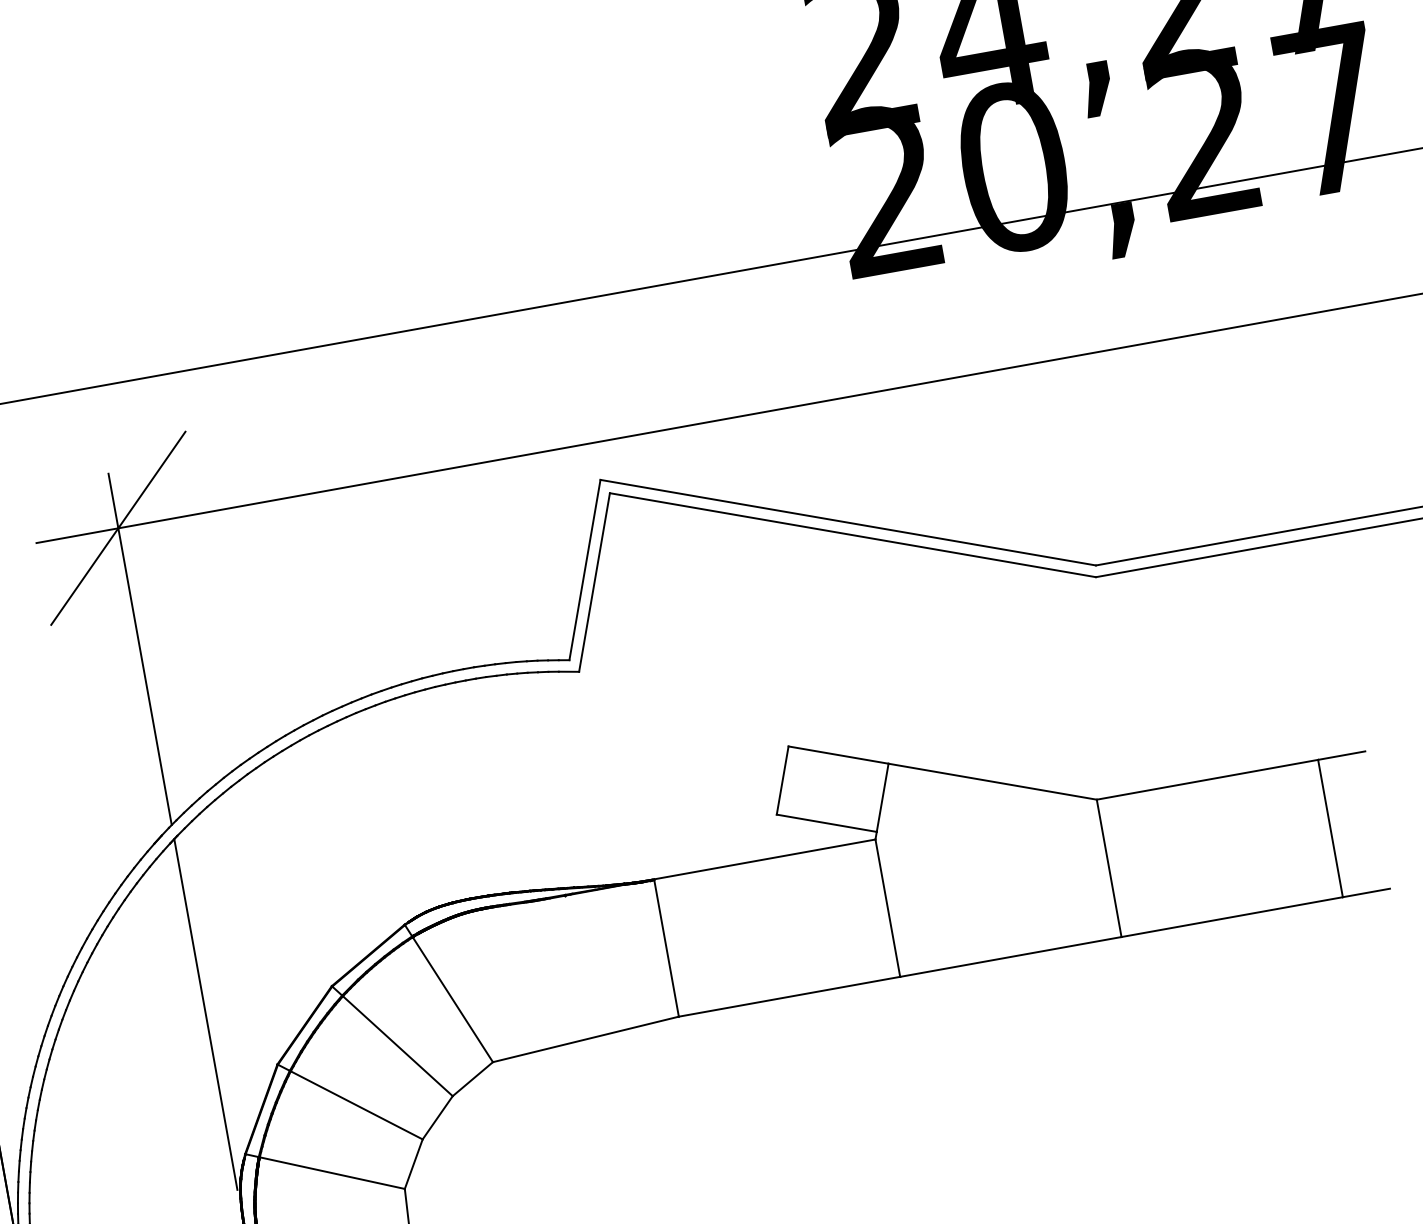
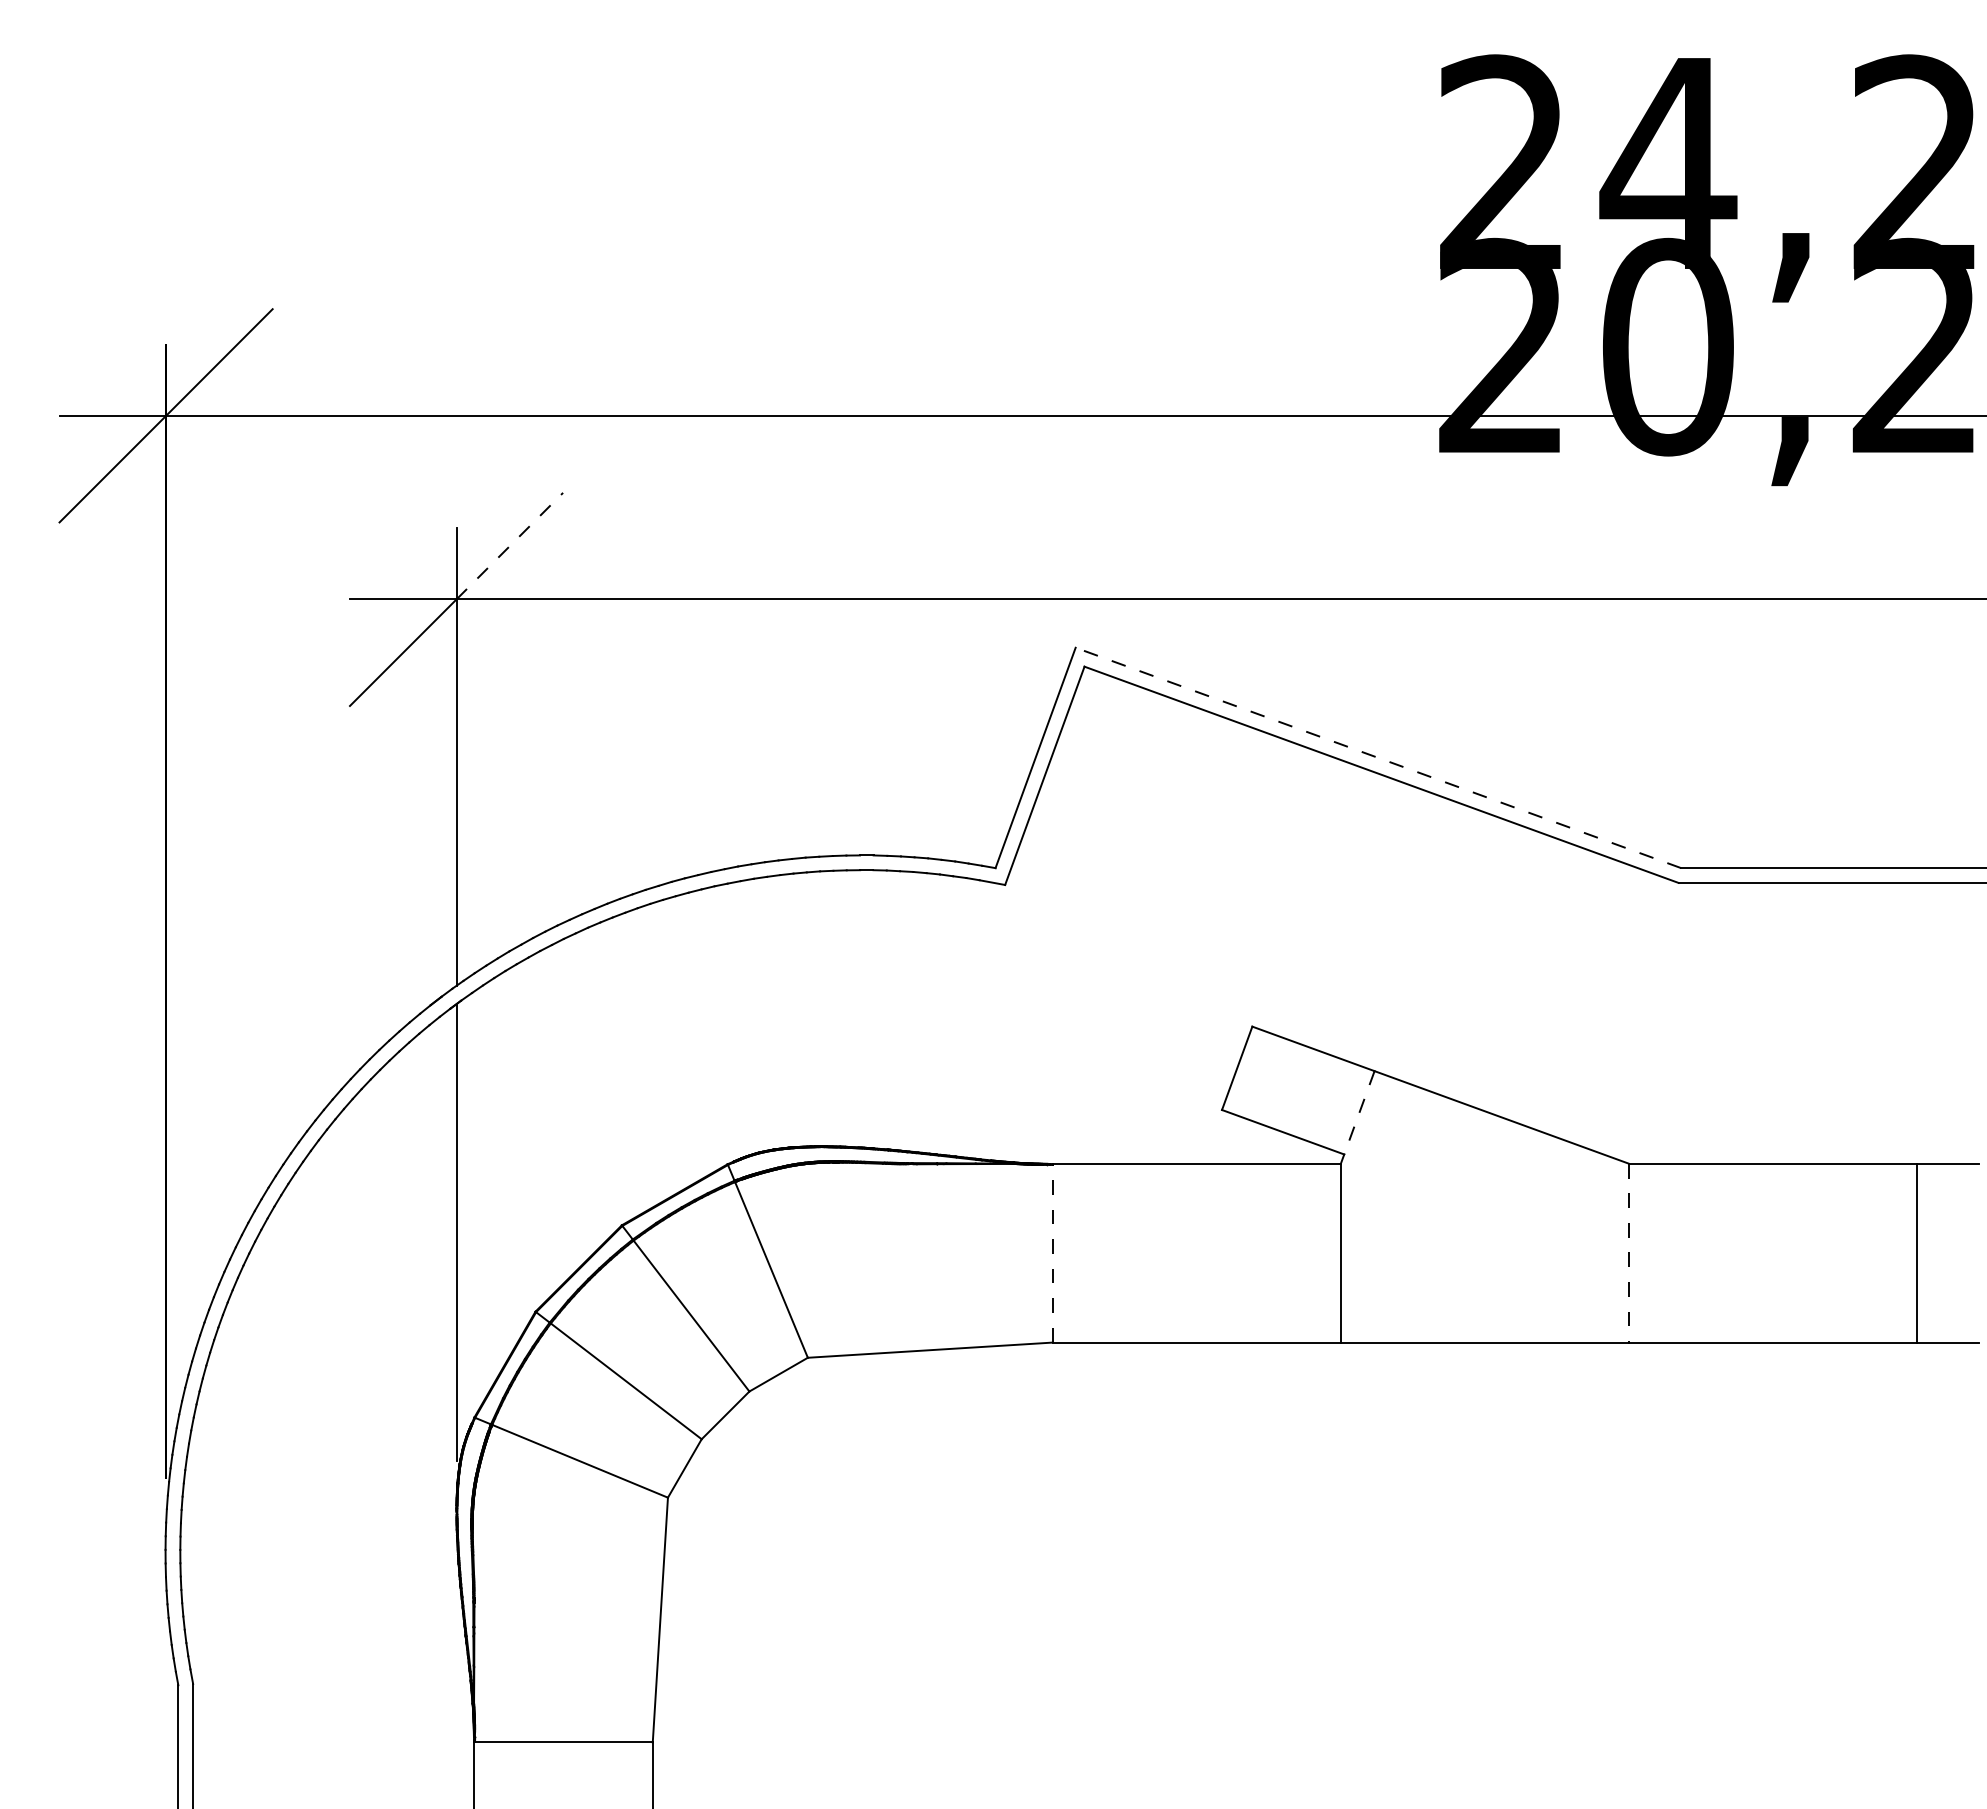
line: (152, 479) -> (510, 545), solid -> dashed
line: (847, 522) -> (1377, 757), solid -> dashed
line: (882, 798) -> (1359, 1113), solid -> dashed
line: (1109, 868) -> (1629, 1253), solid -> dashed
line: (666, 948) -> (1052, 1253), solid -> dashed

